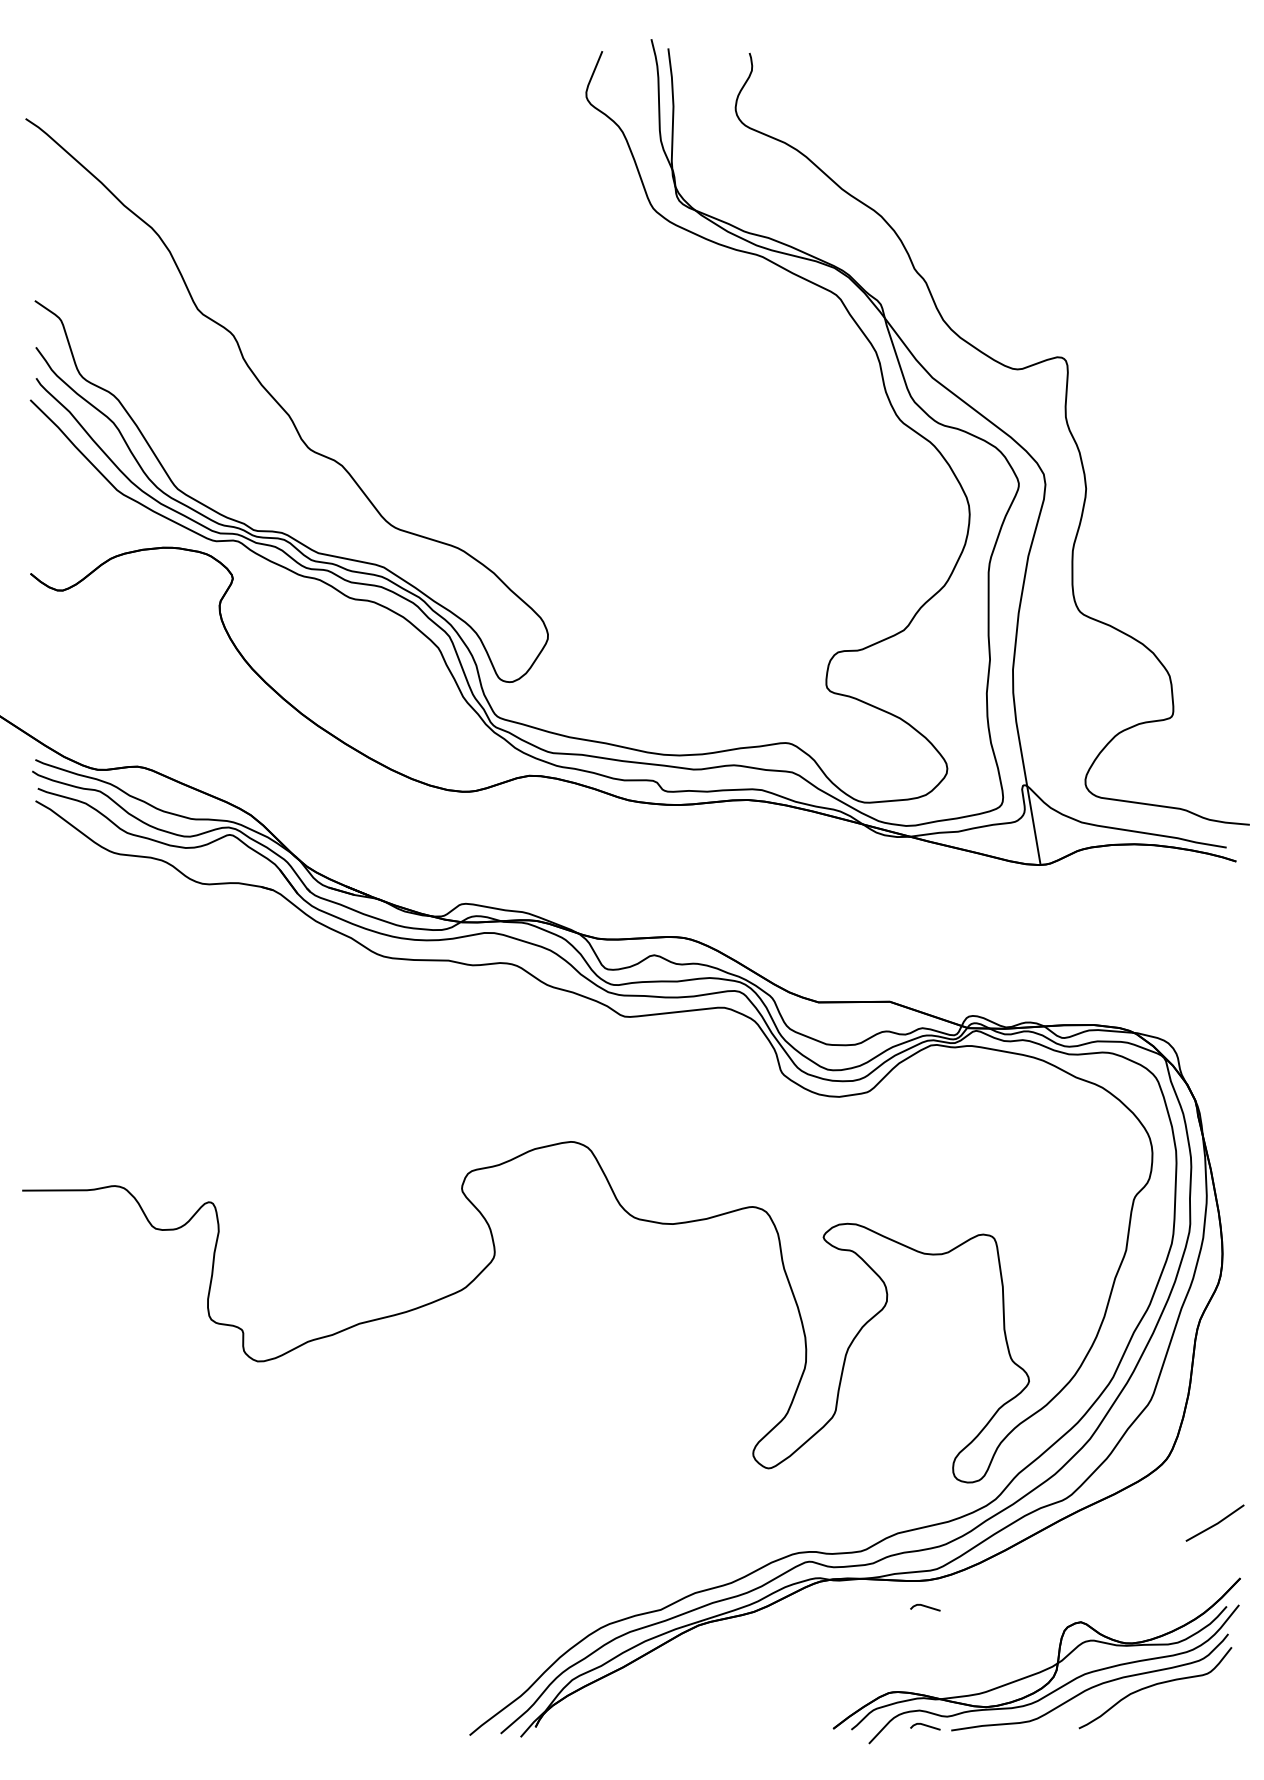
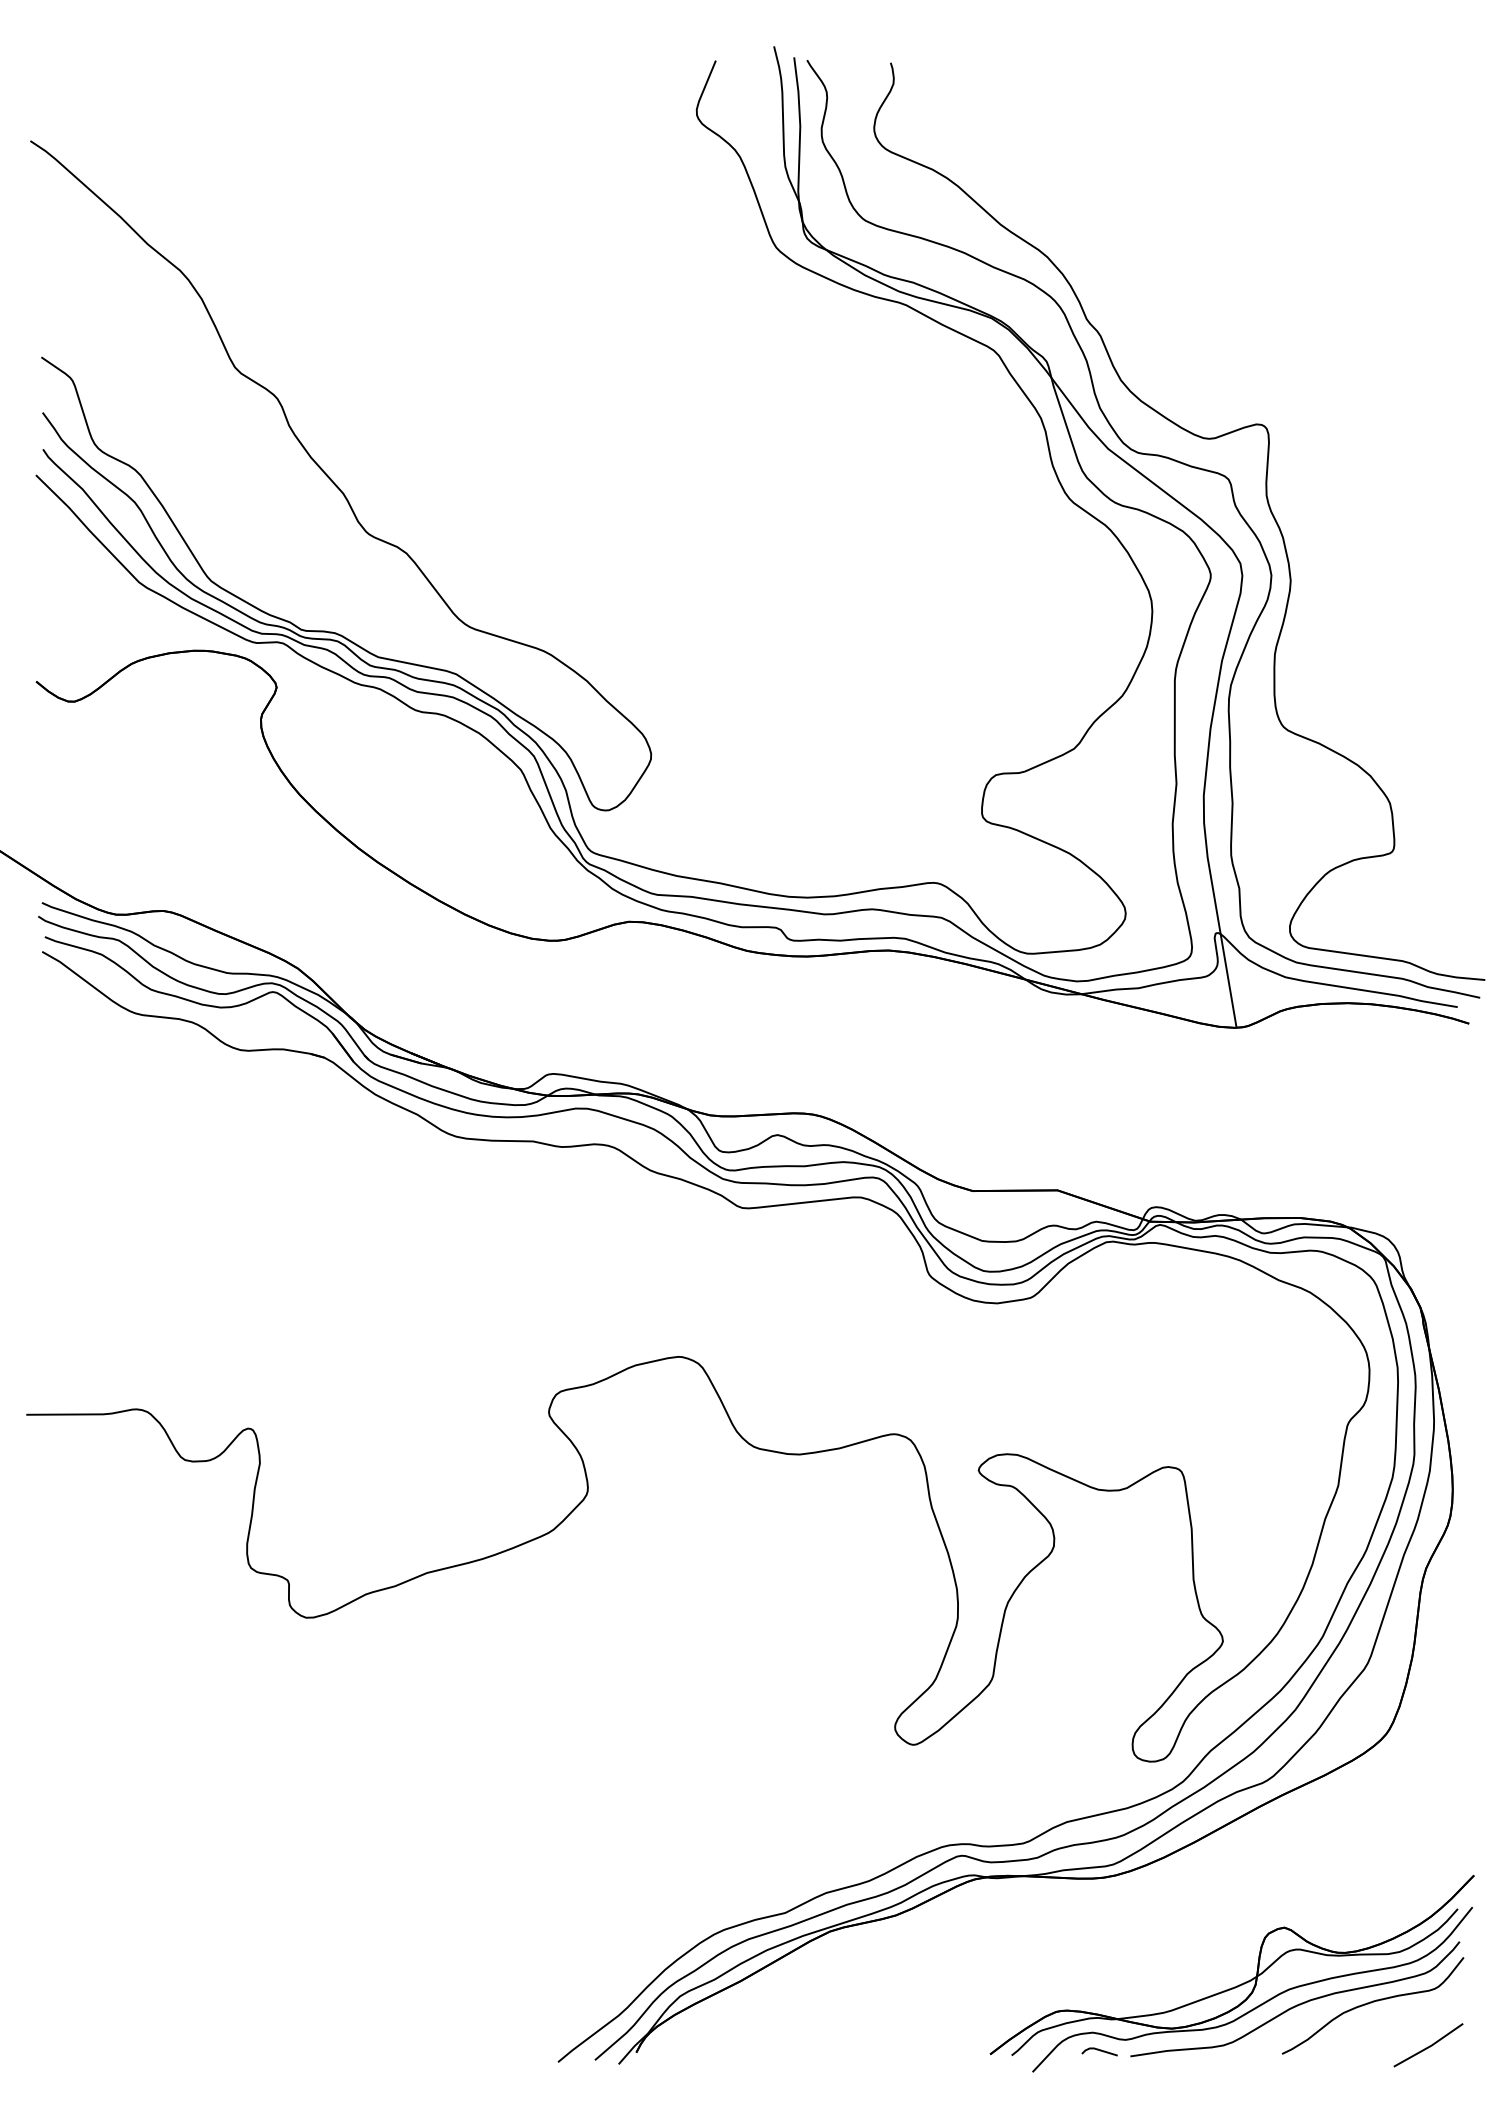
curve: (963, 383) -> (1144, 455), added
line: (1215, 1523) -> (1428, 2045), moved
line: (925, 1607) -> (1099, 1910), removed

